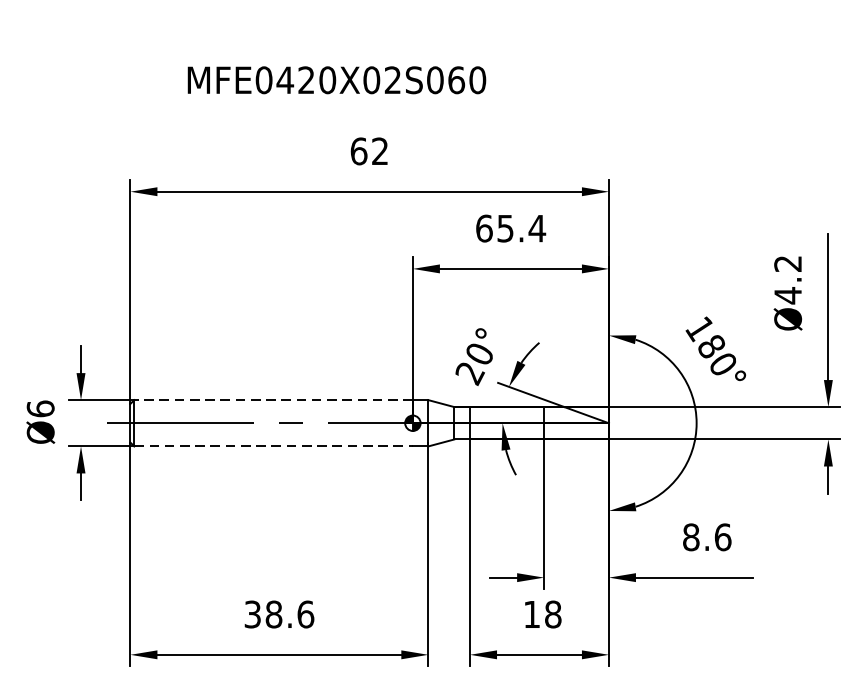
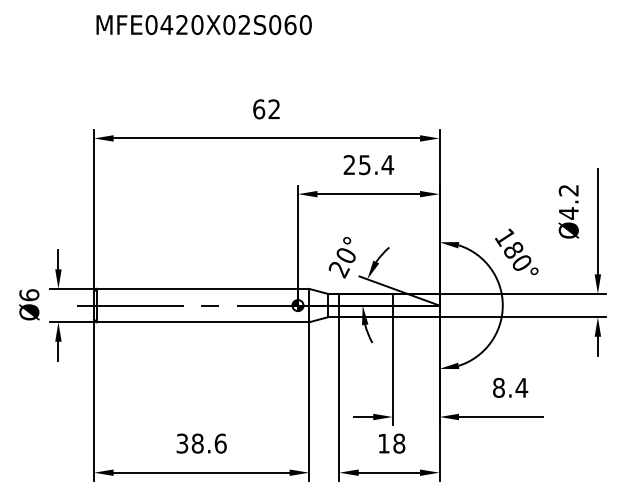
text: (336, 79) -> (203, 24), moved
text: (484, 229) -> (349, 165), 65.4 -> 25.4
line: (273, 399) -> (197, 288), dashed -> solid
line: (273, 446) -> (197, 322), dashed -> solid
text: (722, 536) -> (521, 387), 8.6 -> 8.4

